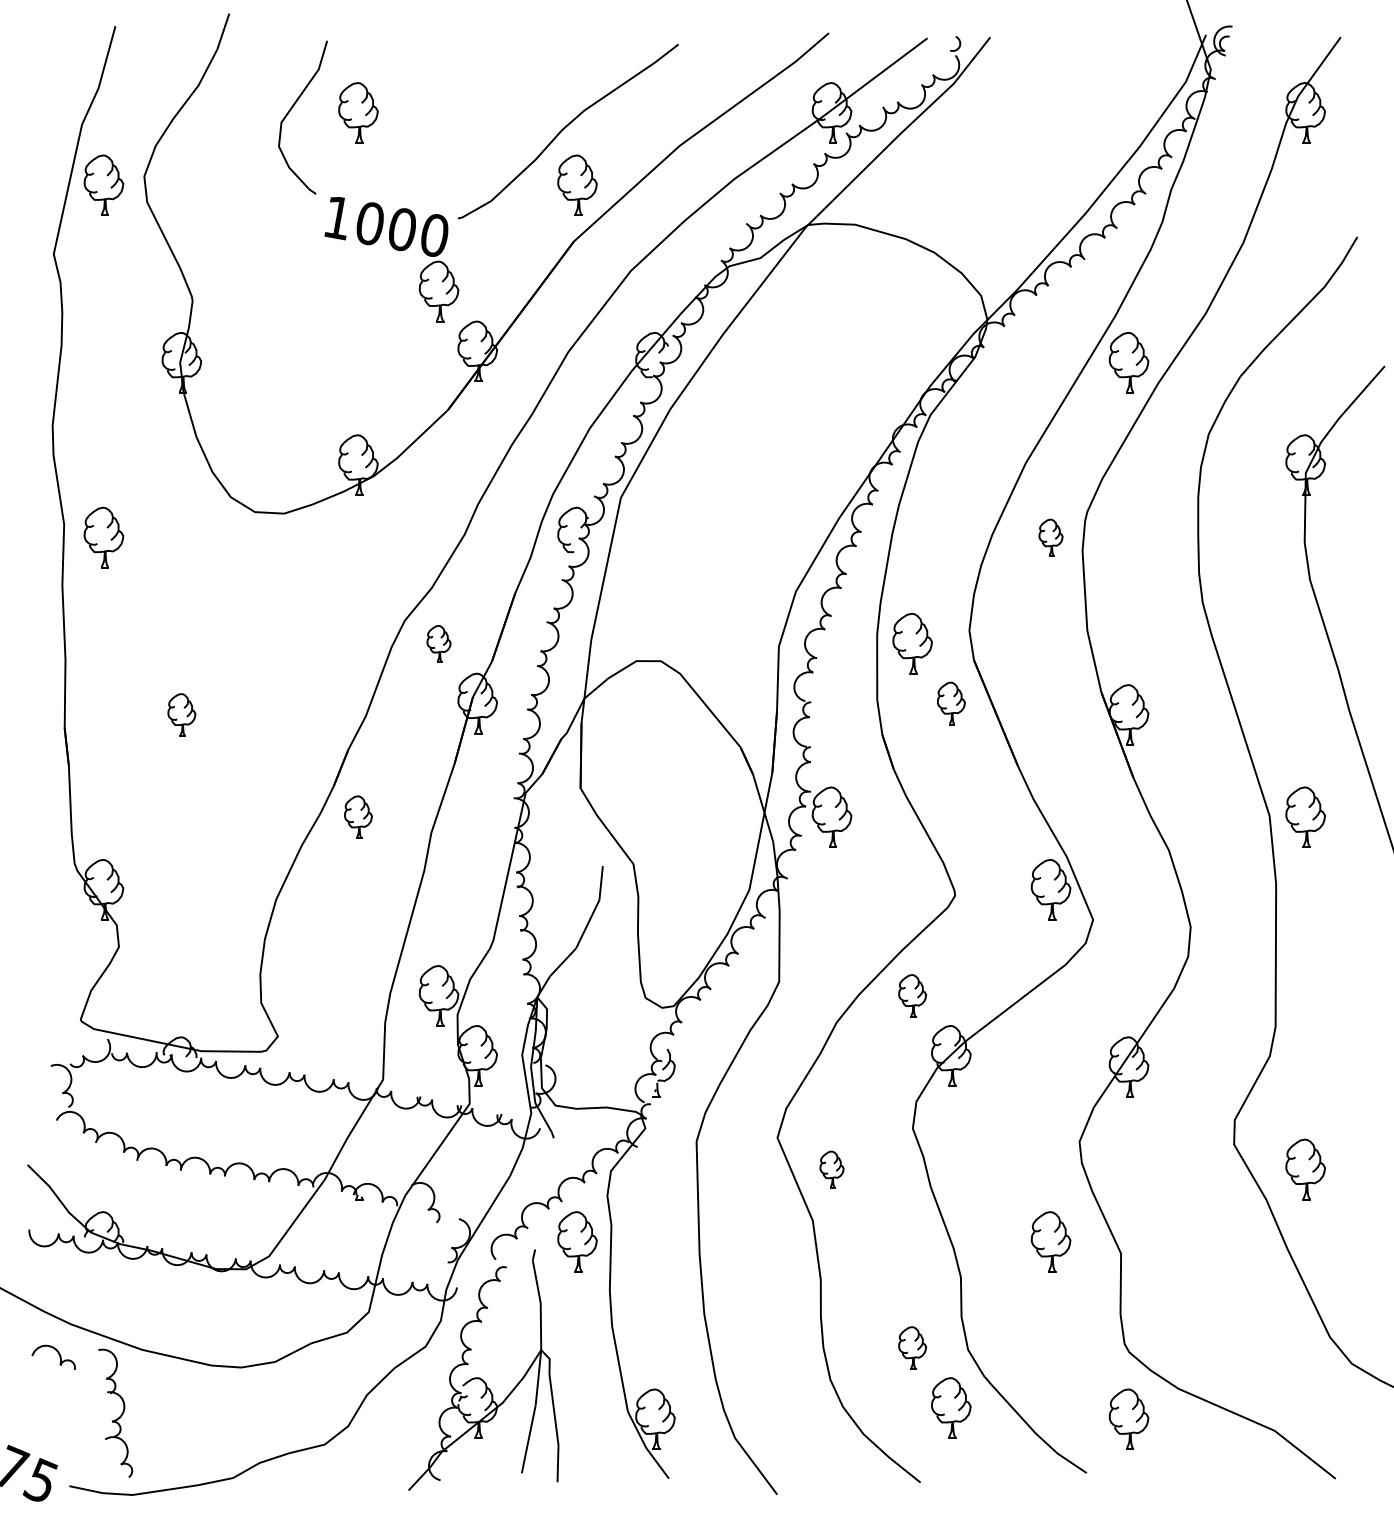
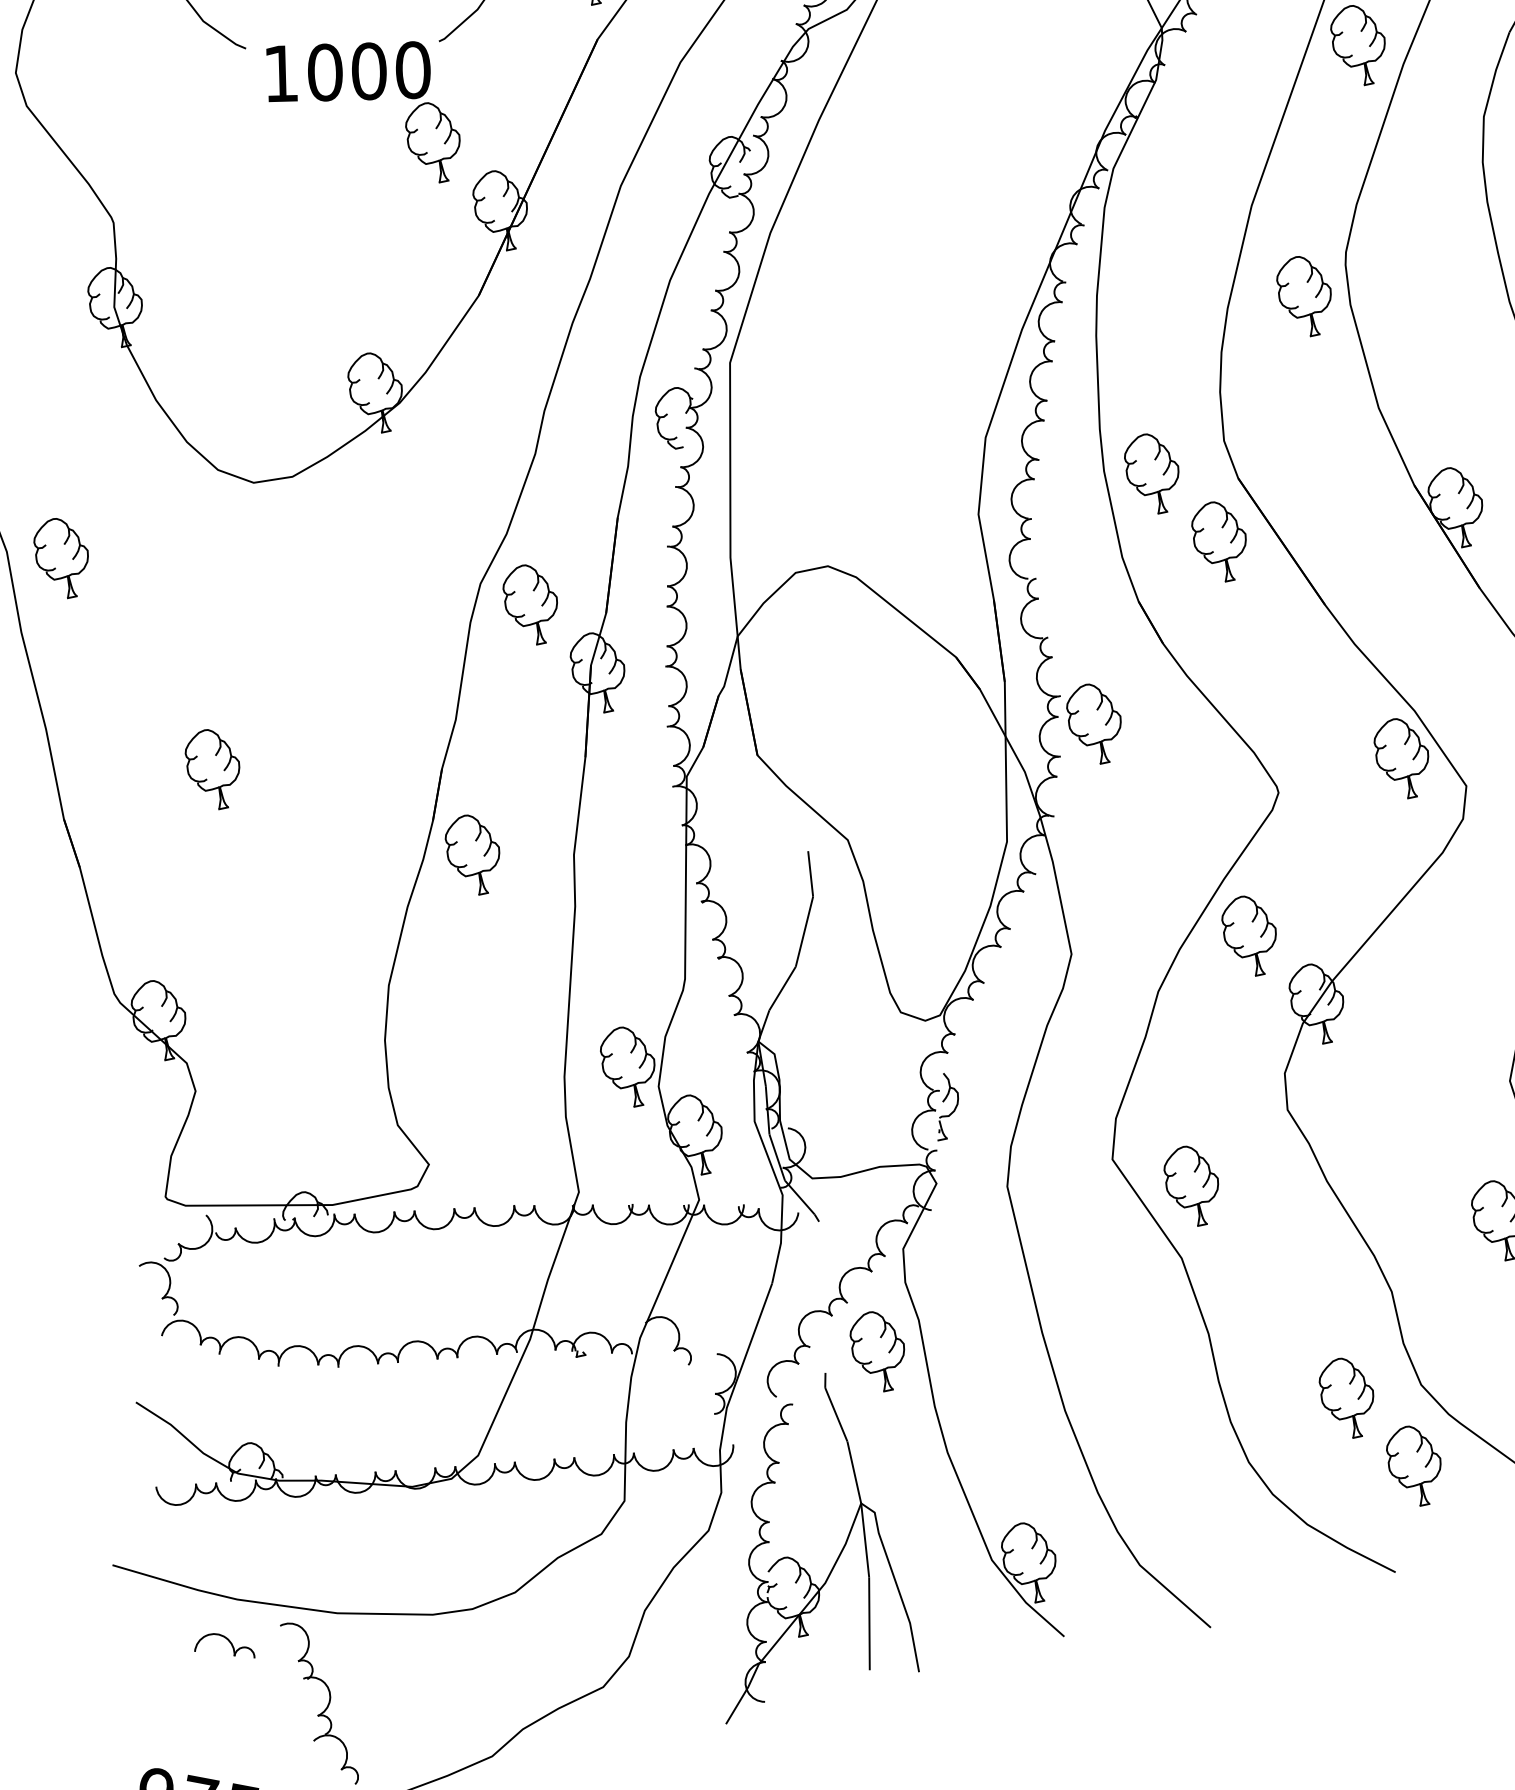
part: (1050, 537) -> (1304, 296), size x1.67
part: (438, 643) -> (530, 604), size x1.67
part: (951, 703) -> (1220, 541), size x1.43
part: (181, 714) -> (213, 768), size x1.43
part: (358, 816) -> (473, 853), size x1.43
part: (912, 995) -> (1250, 935), size x1.43
part: (831, 1169) -> (1192, 1186), size x1.67
part: (912, 1347) -> (1347, 1397), size x1.43

